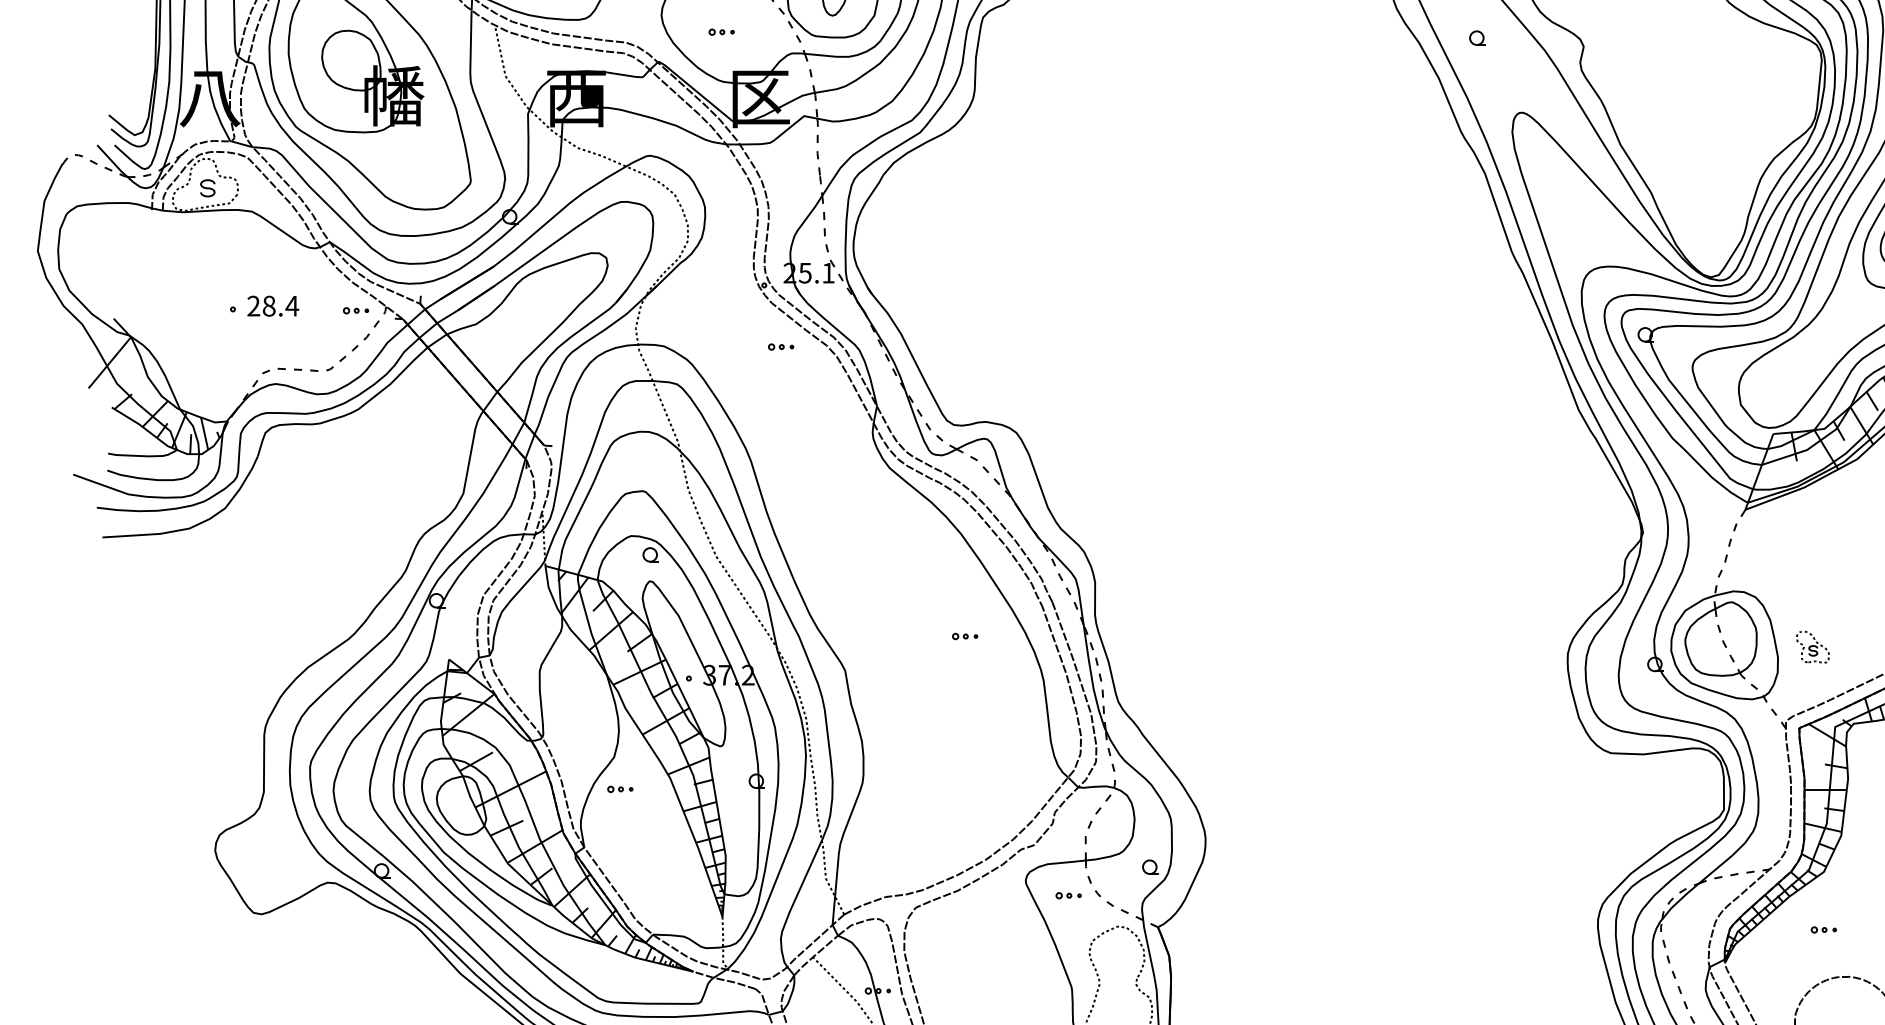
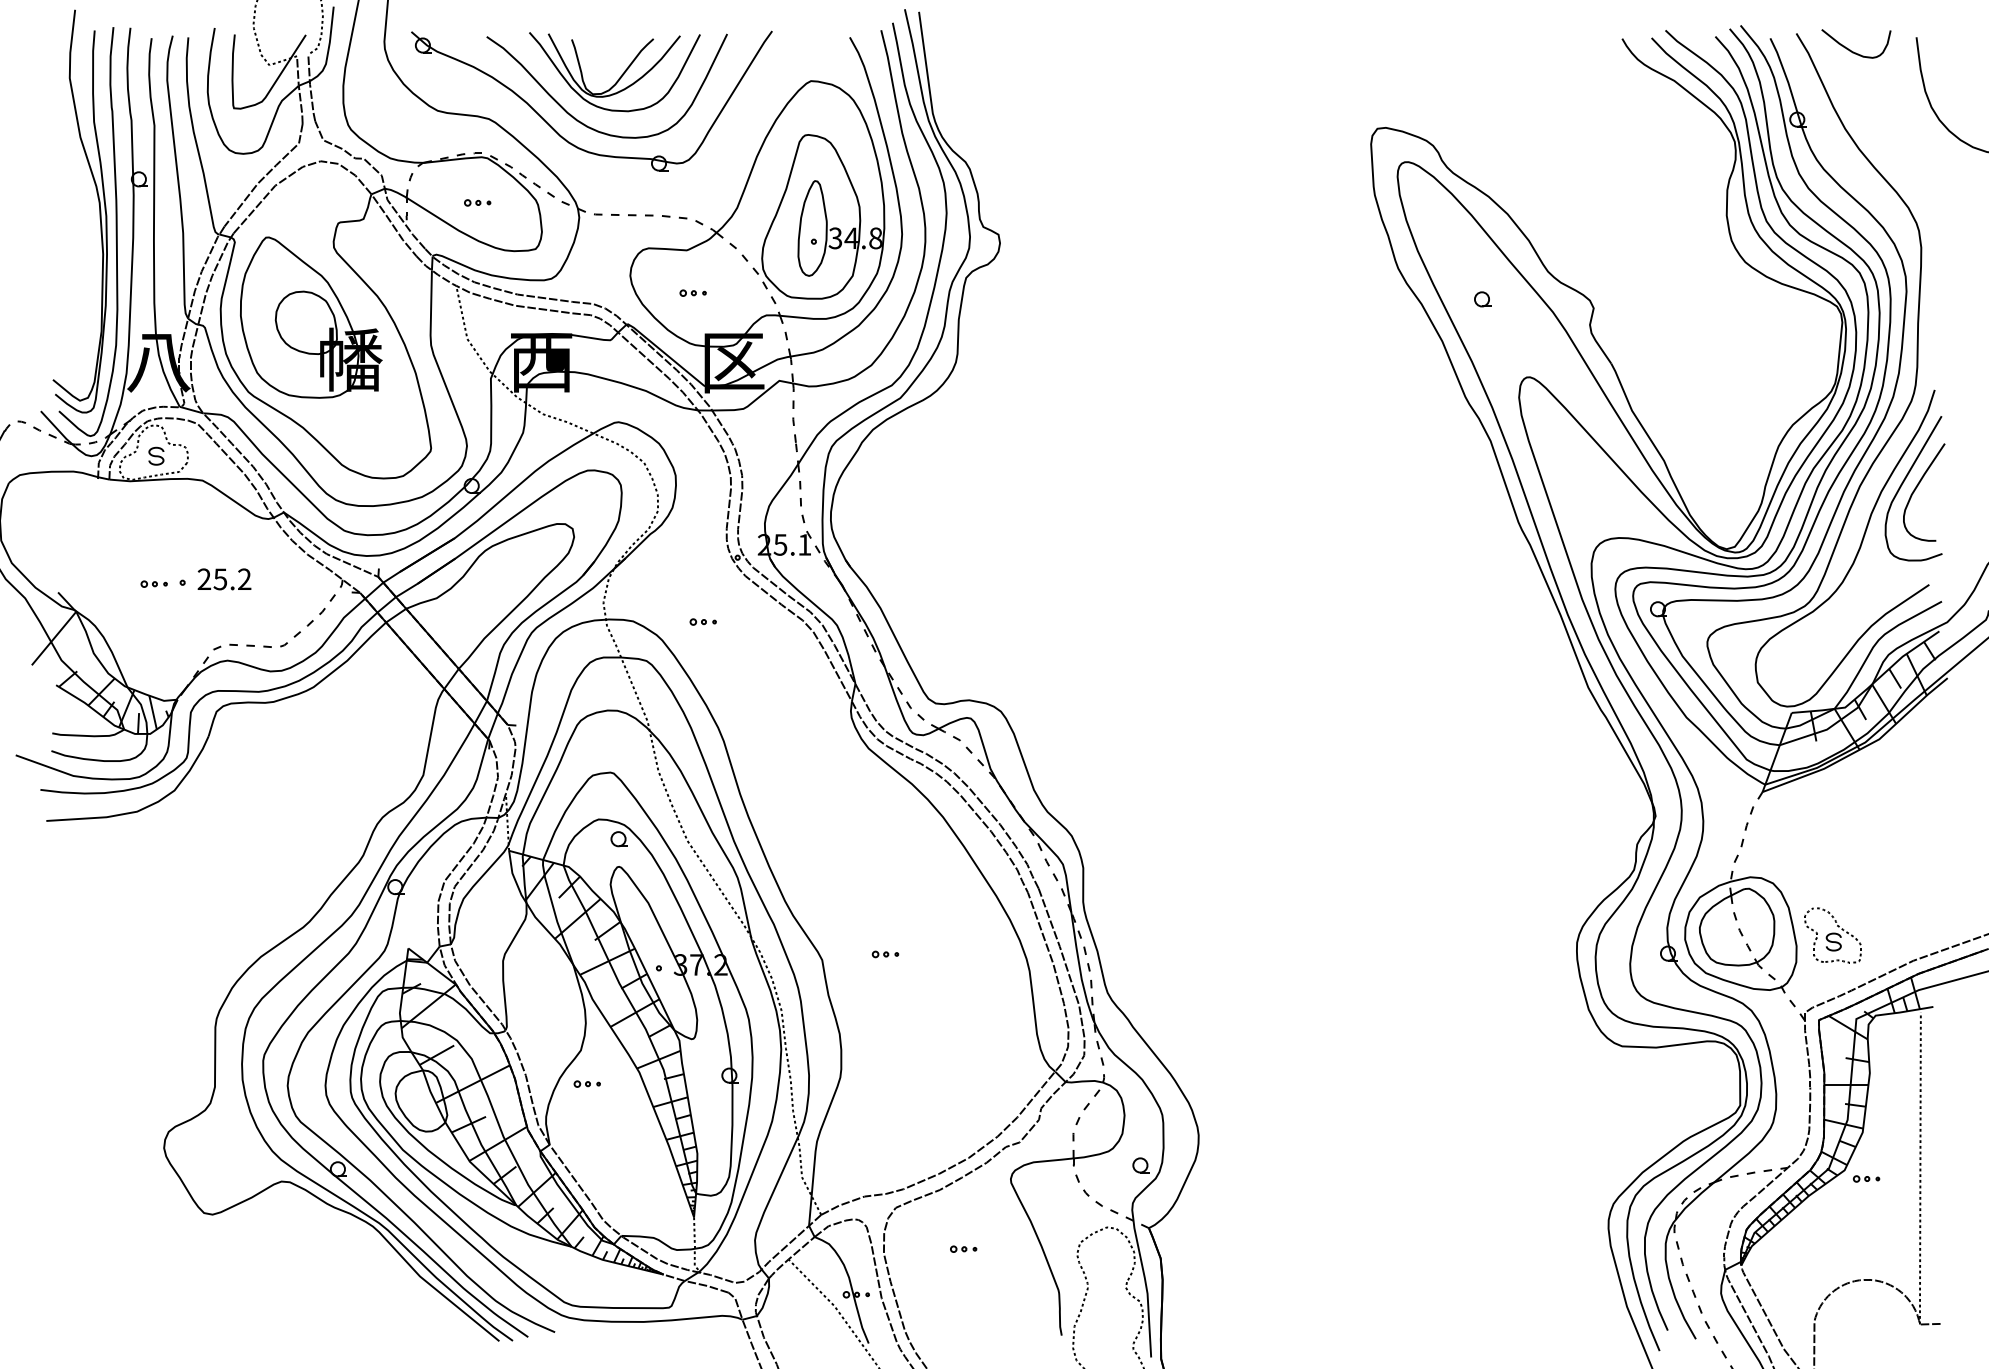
text: (280, 306) -> (232, 579), 28.4 -> 25.2
part: (355, 310) -> (153, 583), moved
part: (780, 346) -> (702, 621), moved
part: (965, 636) -> (885, 954), moved
part: (1812, 647) -> (1832, 935), size x1.67
part: (1068, 895) -> (963, 1248), moved
part: (1823, 929) -> (1866, 1178), moved

